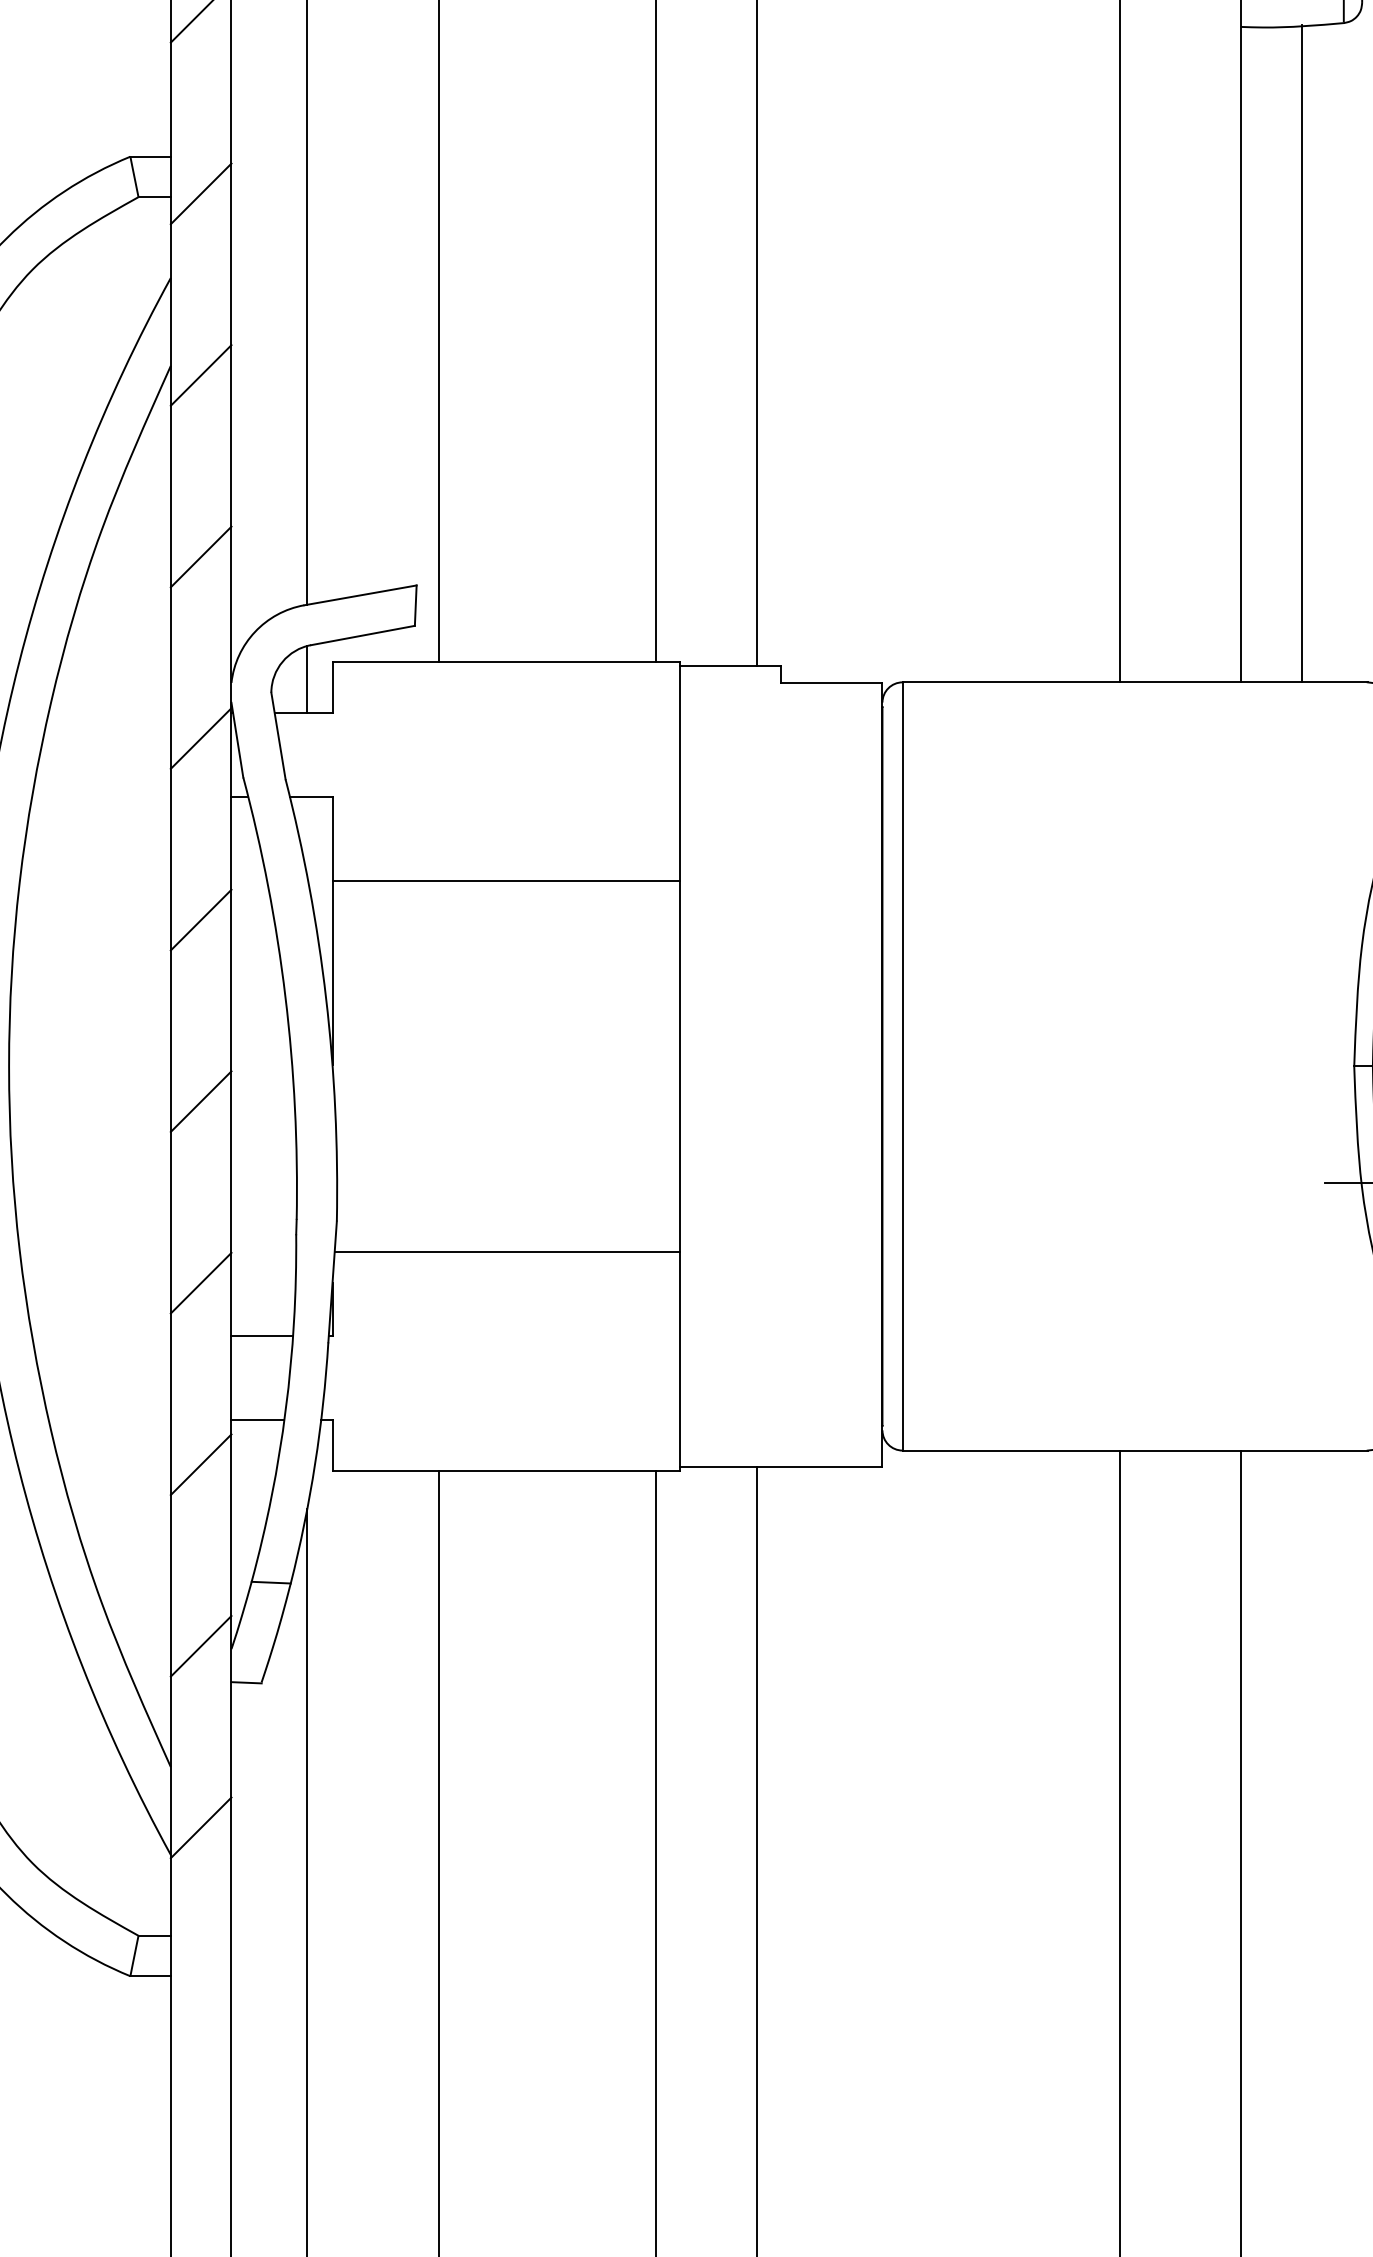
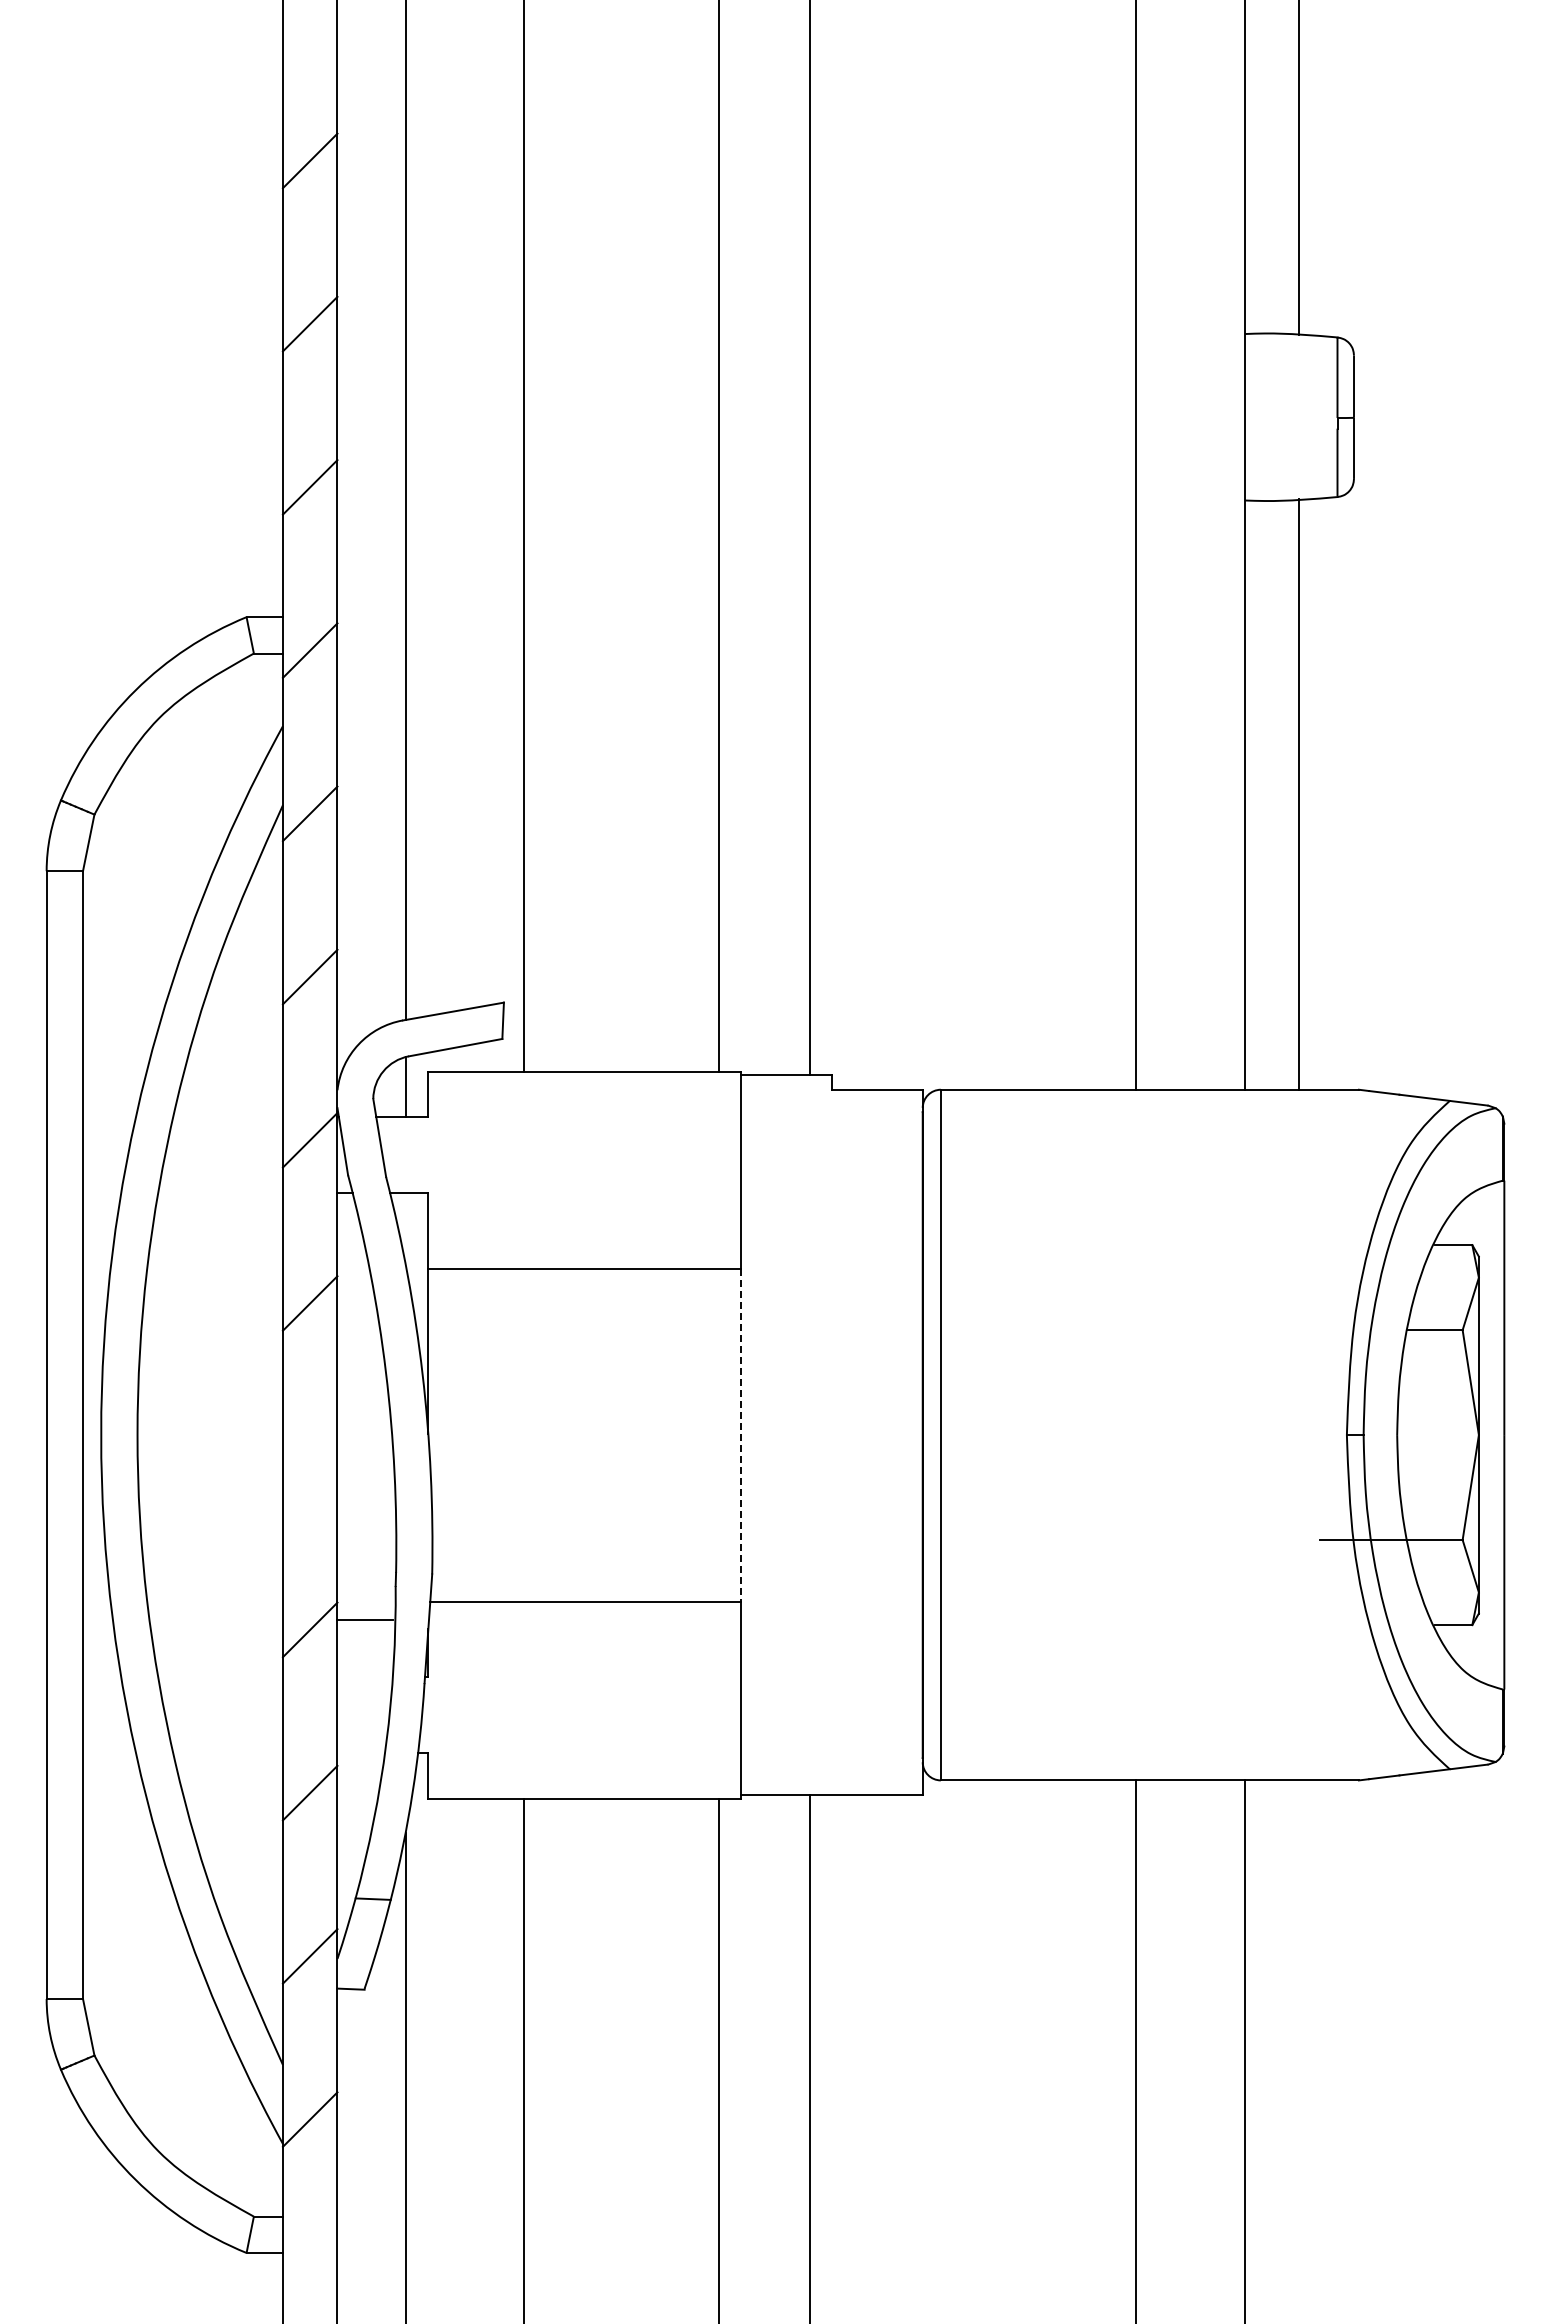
line: (679, 1066) -> (740, 1435), solid -> dashed
line: (200, 1101) -> (309, 1466), removed
line: (261, 1336) -> (364, 1620), moved
line: (258, 1420) -> (361, 1753), removed

